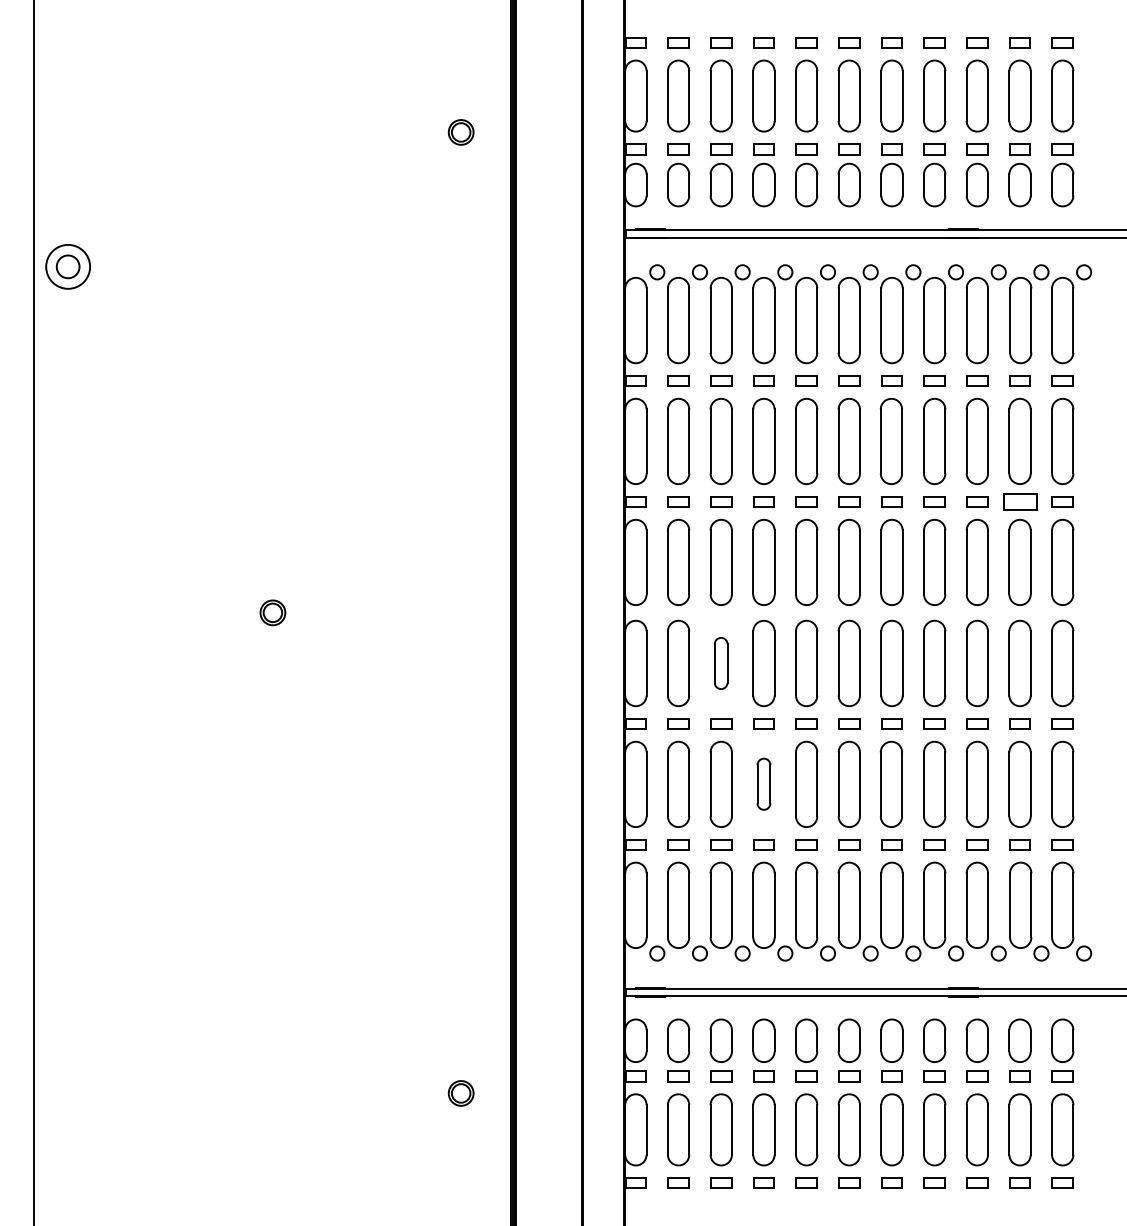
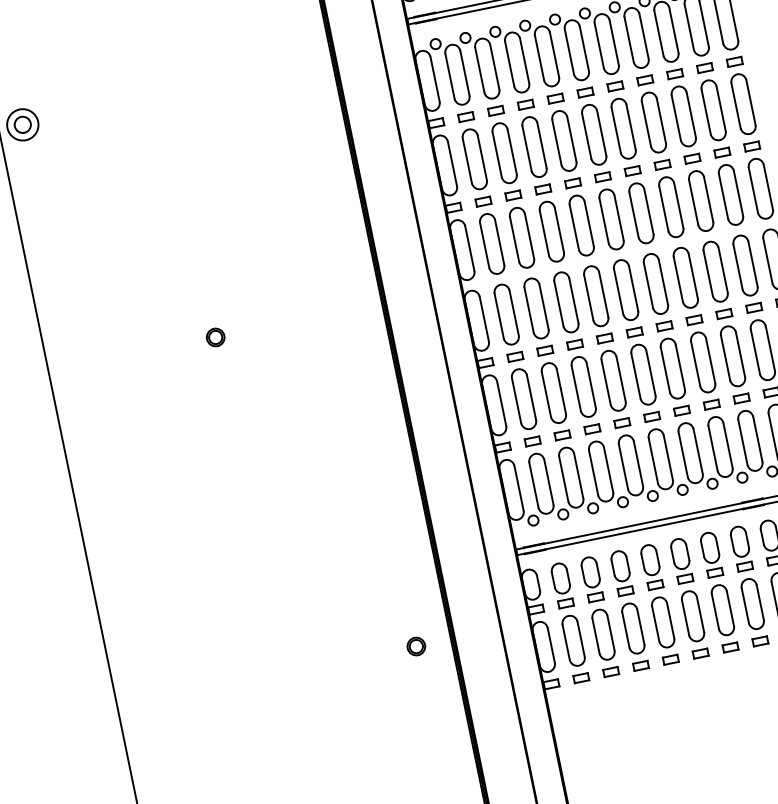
part: (1019, 501) -> (721, 152), size x0.62
part: (720, 663) -> (536, 308), size x1.67
part: (763, 783) -> (583, 386), size x1.67

